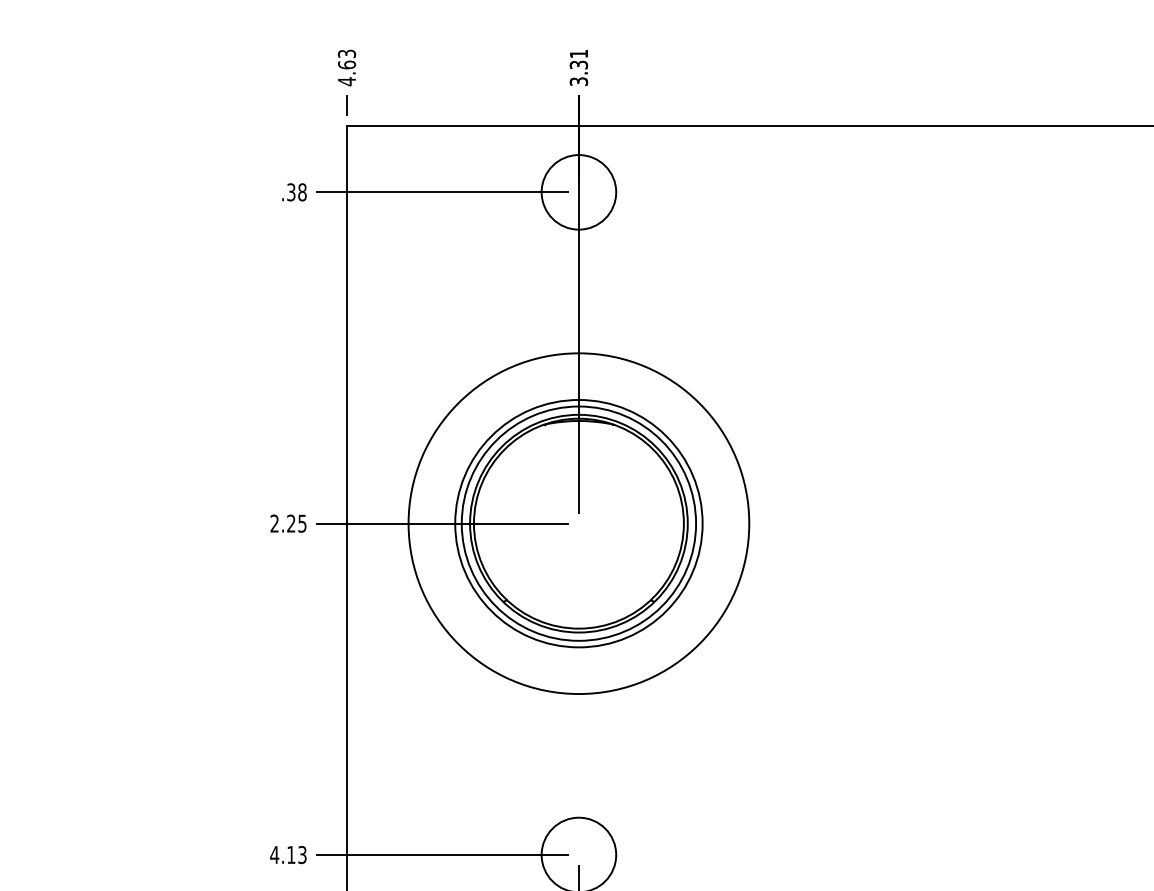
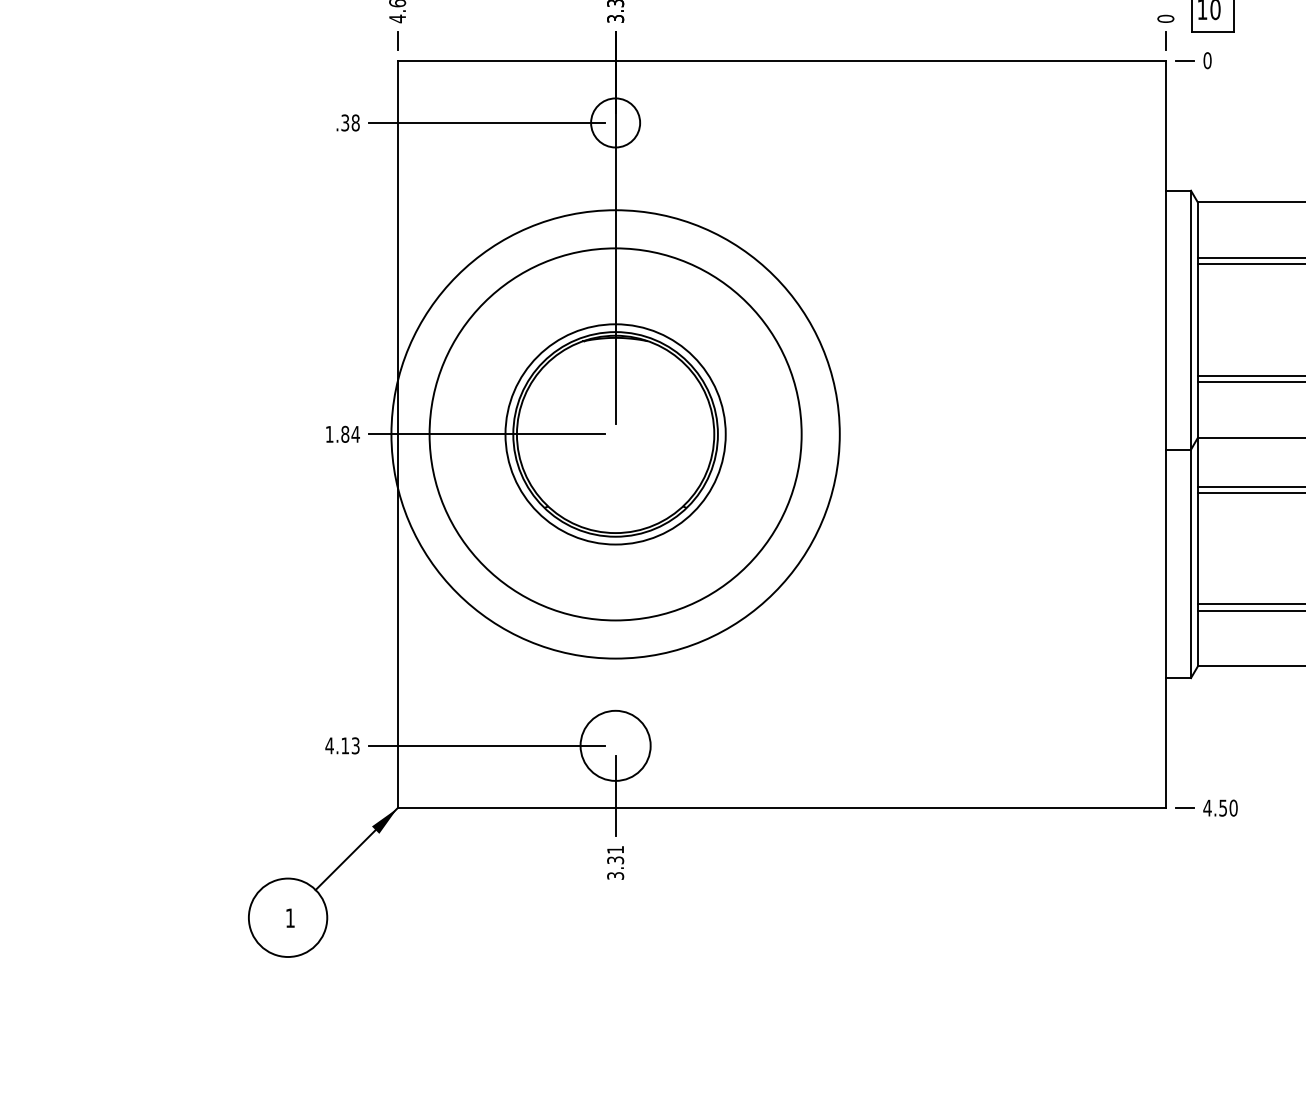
circle: (578, 191) -> (615, 122), size x0.7
text: (288, 522) -> (342, 433), 2.25 -> 1.84
circle: (578, 523) -> (615, 434), size x1.4
circle: (578, 523) -> (615, 434), size x1.6

